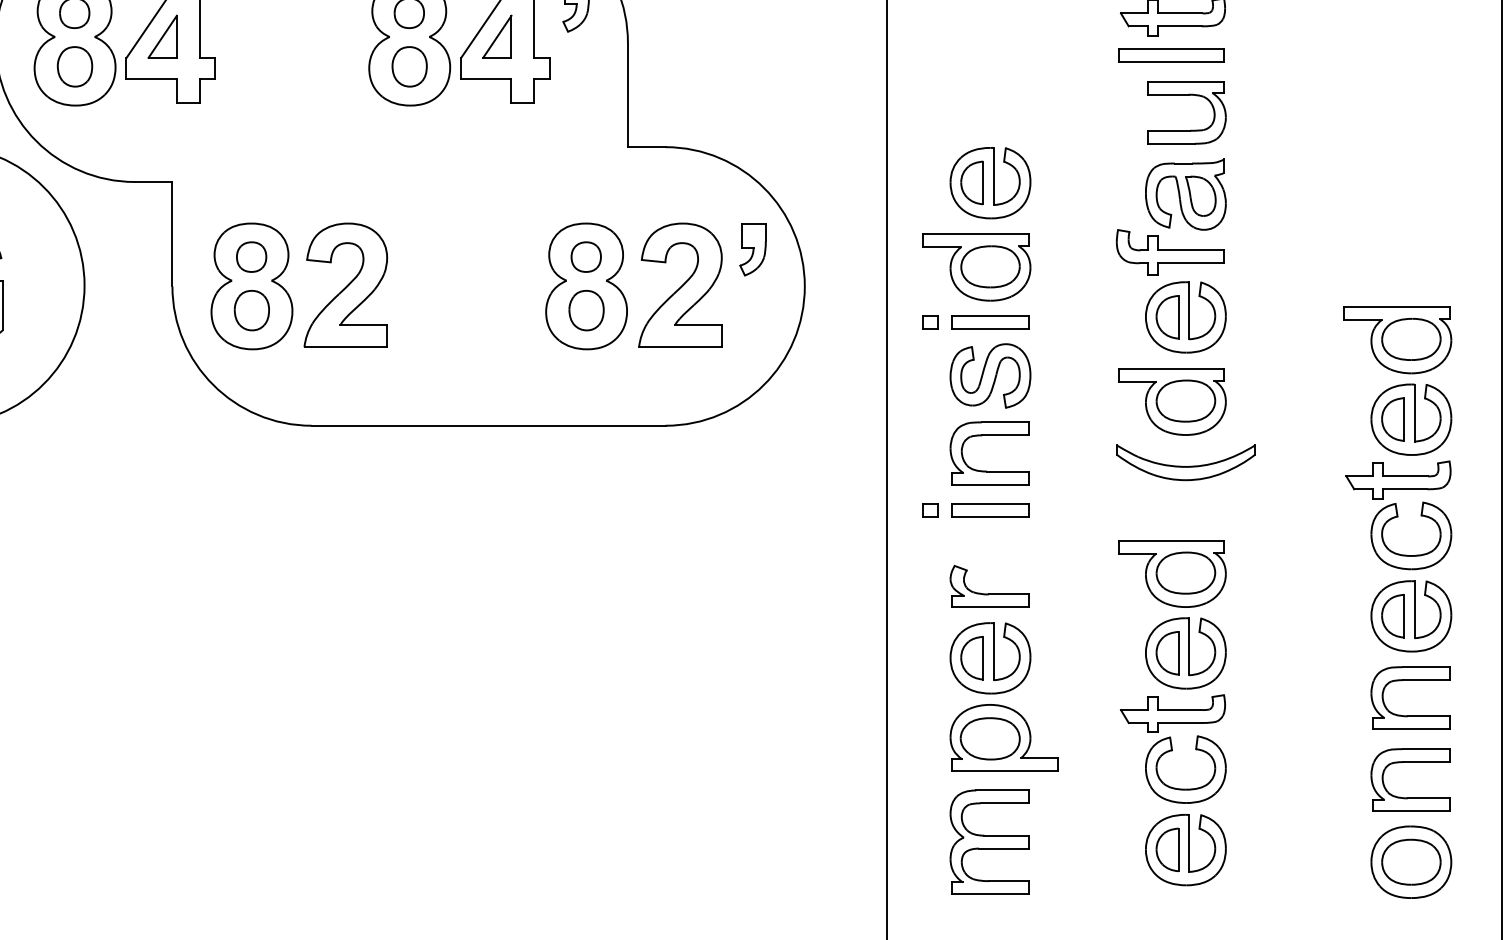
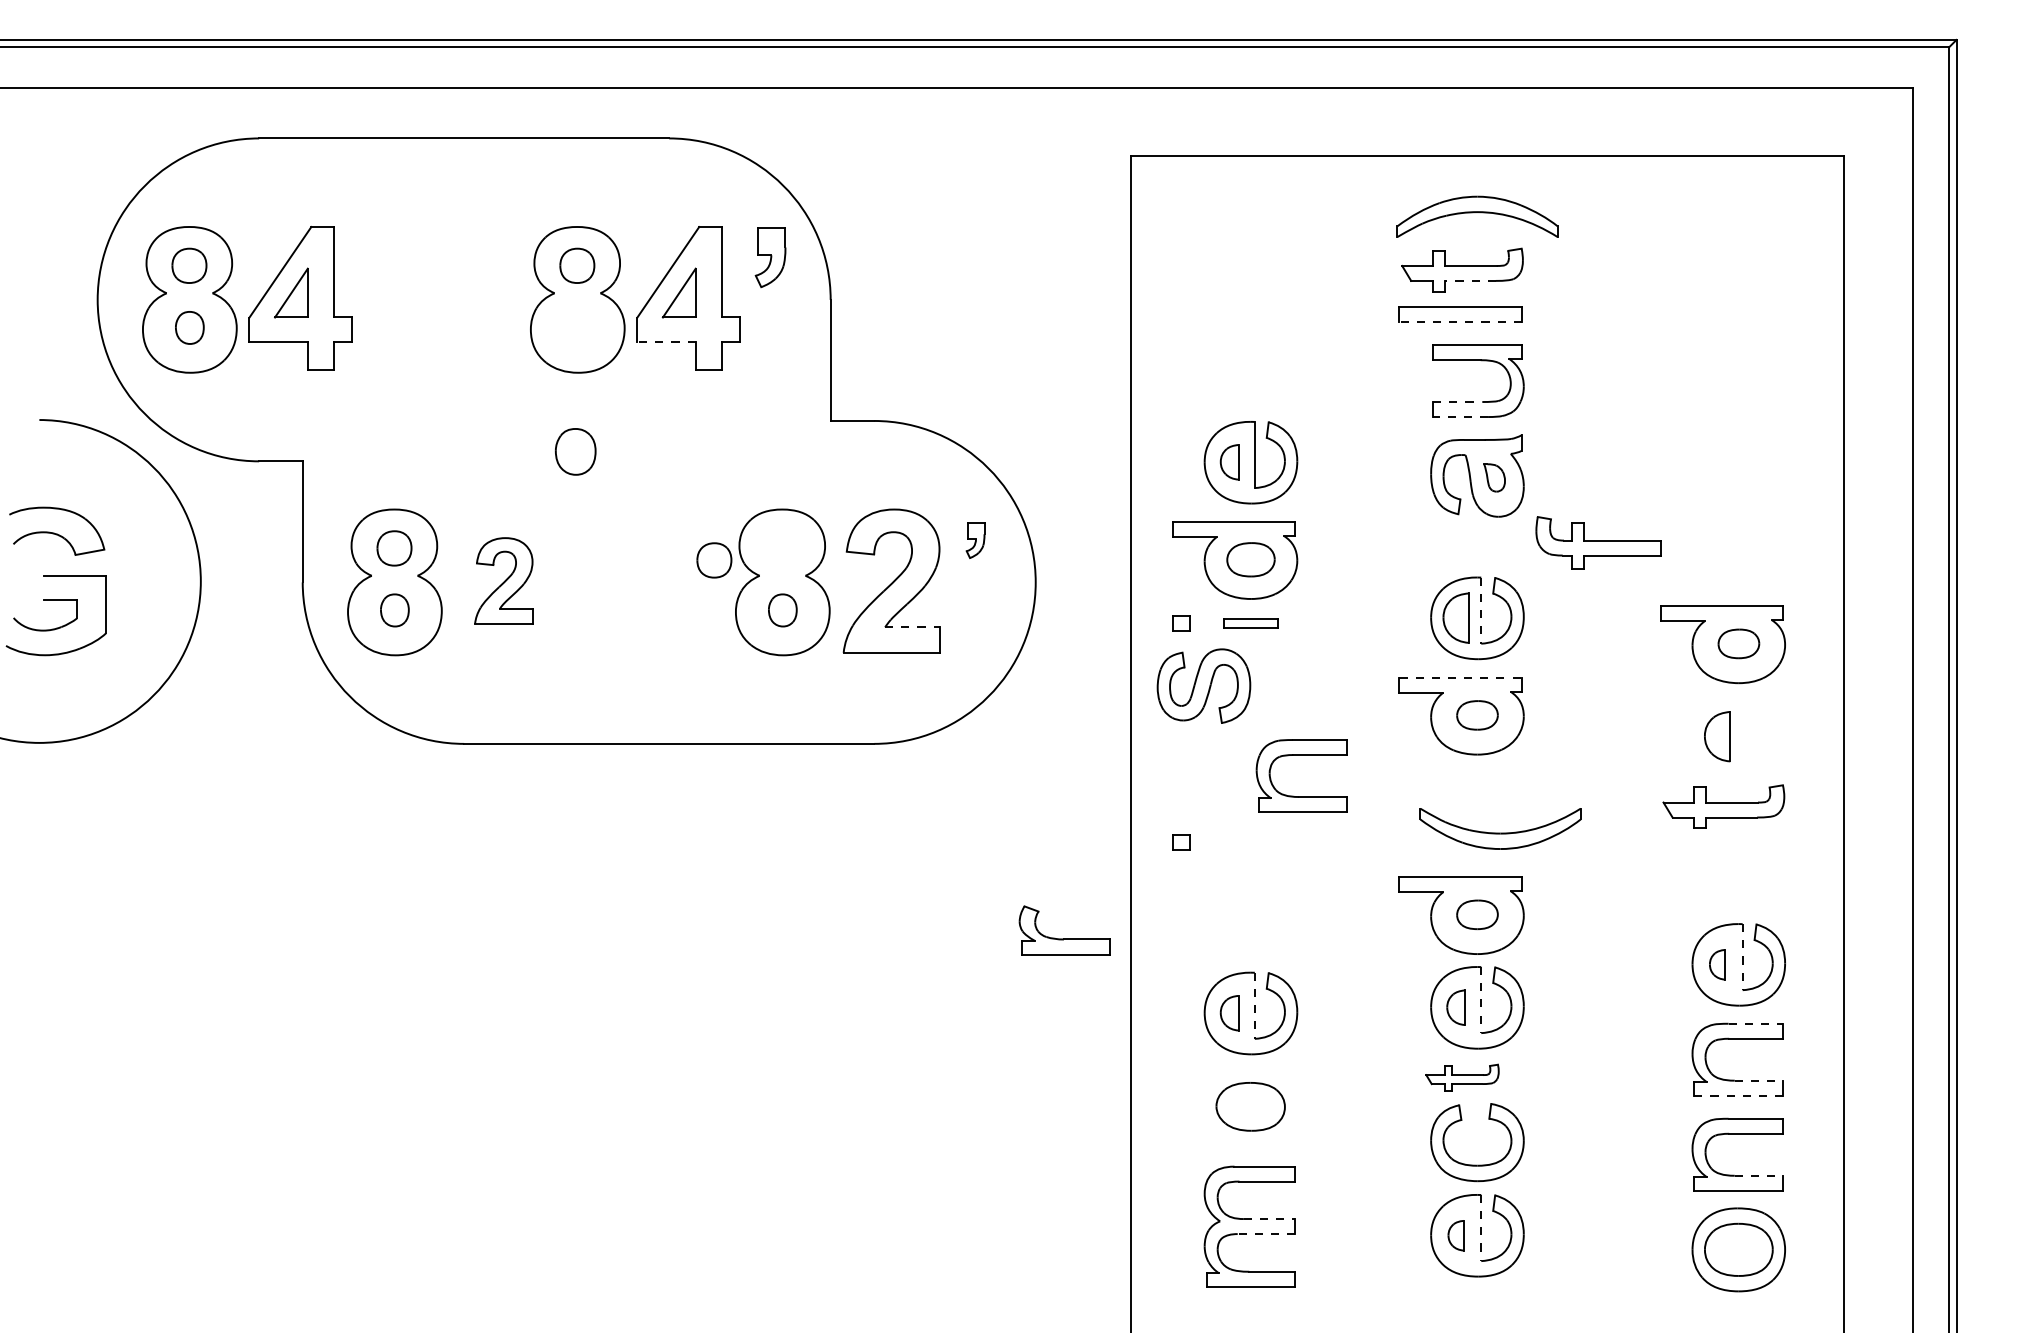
line: (1179, 25) -> (1469, 280), solid -> dashed
line: (1171, 62) -> (1460, 322), solid -> dashed
part: (74, 66) -> (189, 327), size x0.7
part: (409, 66) -> (575, 451), moved
line: (486, 78) -> (666, 341), solid -> dashed
line: (1168, 131) -> (1457, 402), solid -> dashed
line: (1171, 144) -> (1460, 417), solid -> dashed
part: (971, 182) -> (1229, 461), size x0.7
part: (1200, 195) -> (1494, 477), size x0.6
part: (752, 250) -> (975, 540), size x0.6
part: (1170, 252) -> (1598, 542), moved
part: (586, 257) -> (714, 560), moved
part: (990, 266) -> (1250, 559), size x0.7
part: (345, 284) -> (503, 580), size x0.6
part: (251, 310) -> (394, 610), size x0.7
part: (586, 310) -> (782, 610), size x0.7
line: (1189, 311) -> (1481, 611), solid -> dashed
part: (990, 321) -> (1250, 623), size x0.6
line: (698, 325) -> (912, 627), solid -> dashed
part: (1411, 339) -> (1738, 643), size x0.6
line: (1172, 368) -> (1461, 677), solid -> dashed
part: (990, 375) -> (1203, 685), moved
part: (1185, 401) -> (1477, 715), size x0.6
part: (1411, 419) -> (1738, 736), removed
part: (989, 435) -> (1301, 755), moved
part: (1185, 462) -> (1500, 828), moved
part: (990, 510) -> (1250, 842), removed
part: (1410, 554) -> (1737, 893), removed
part: (1185, 572) -> (1477, 914), size x0.6
part: (989, 593) -> (1064, 938), moved
line: (1414, 610) -> (1742, 957), solid -> dashed
part: (1392, 616) -> (1717, 964), size x0.6
line: (1189, 647) -> (1481, 1000), solid -> dashed
line: (993, 652) -> (1254, 1006), solid -> dashed
part: (1166, 653) -> (1455, 1007), size x0.7
part: (971, 657) -> (1229, 1012), size x0.7
line: (1426, 666) -> (1756, 1023), solid -> dashed
part: (1172, 713) -> (1462, 1077), size x0.6
line: (1429, 716) -> (1759, 1080), solid -> dashed
line: (1411, 729) -> (1738, 1095), solid -> dashed
part: (1003, 737) -> (1266, 1105), removed
line: (1429, 798) -> (1759, 1175), solid -> dashed
line: (1006, 836) -> (1269, 1219), solid -> dashed
line: (1189, 843) -> (1481, 1228), solid -> dashed
line: (1003, 848) -> (1266, 1234), solid -> dashed
part: (1166, 849) -> (1455, 1235), size x0.6

